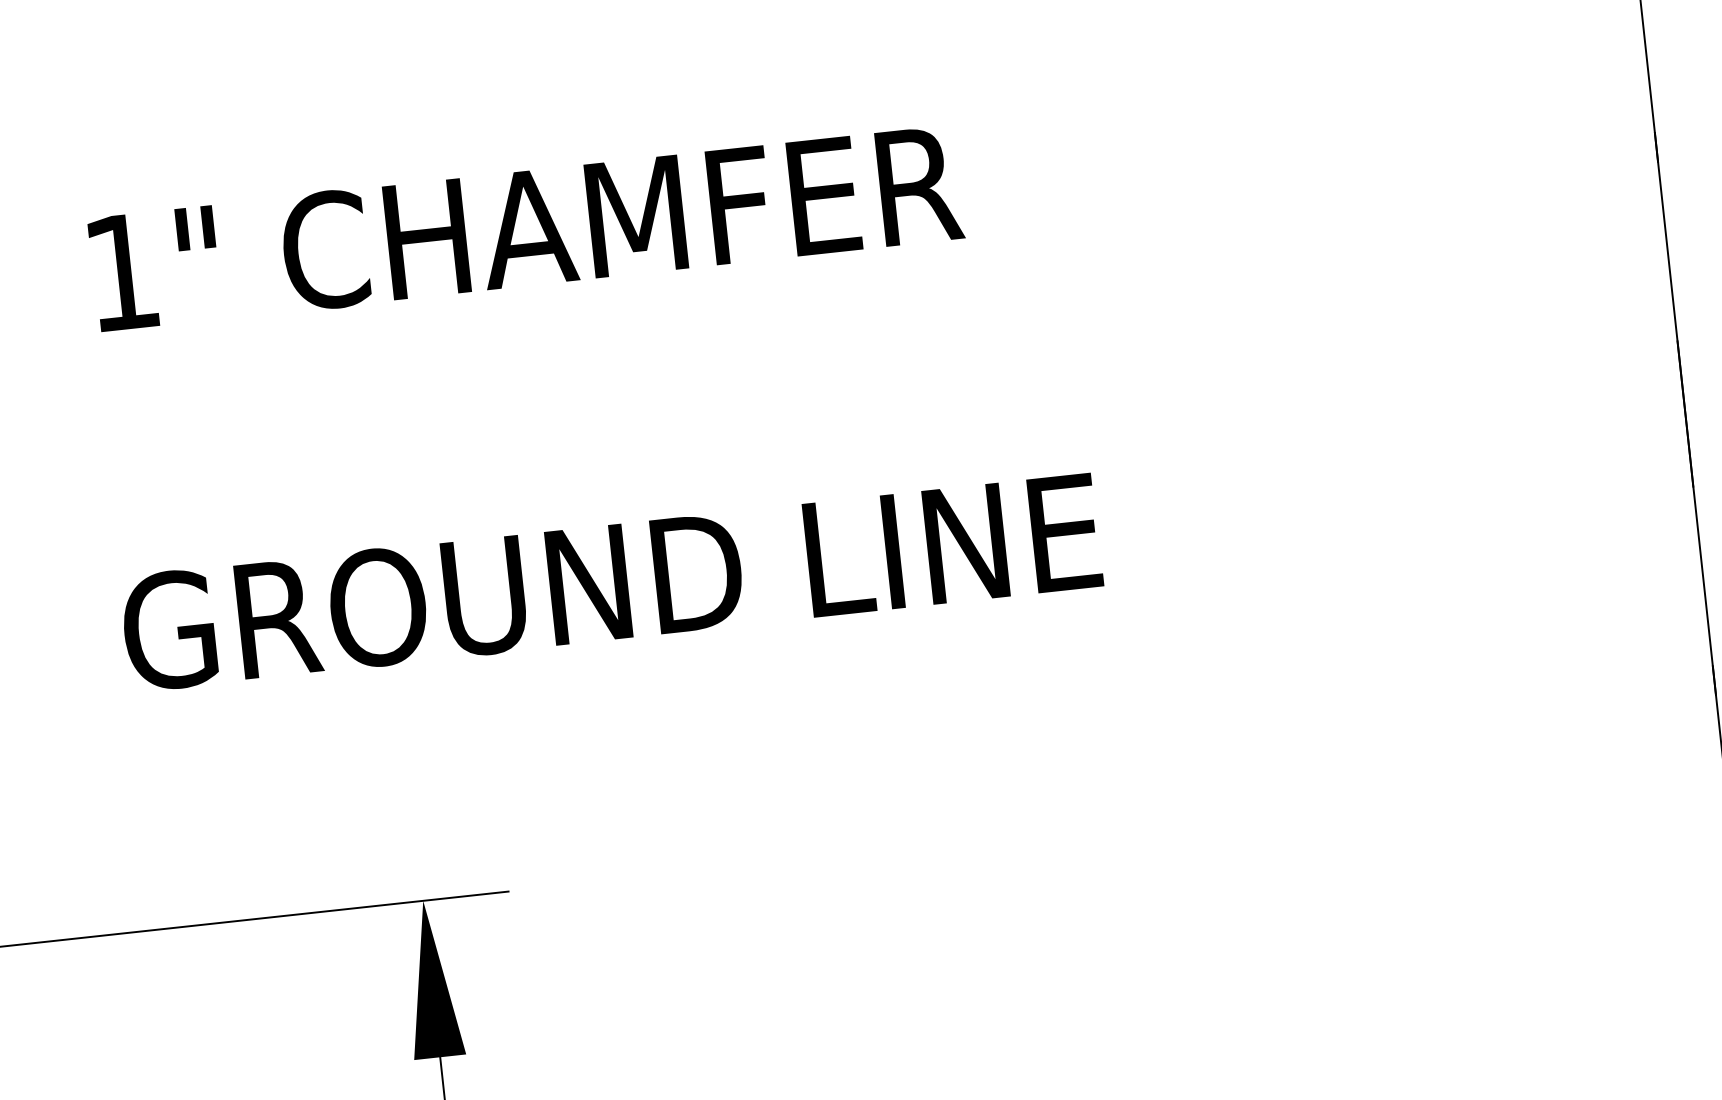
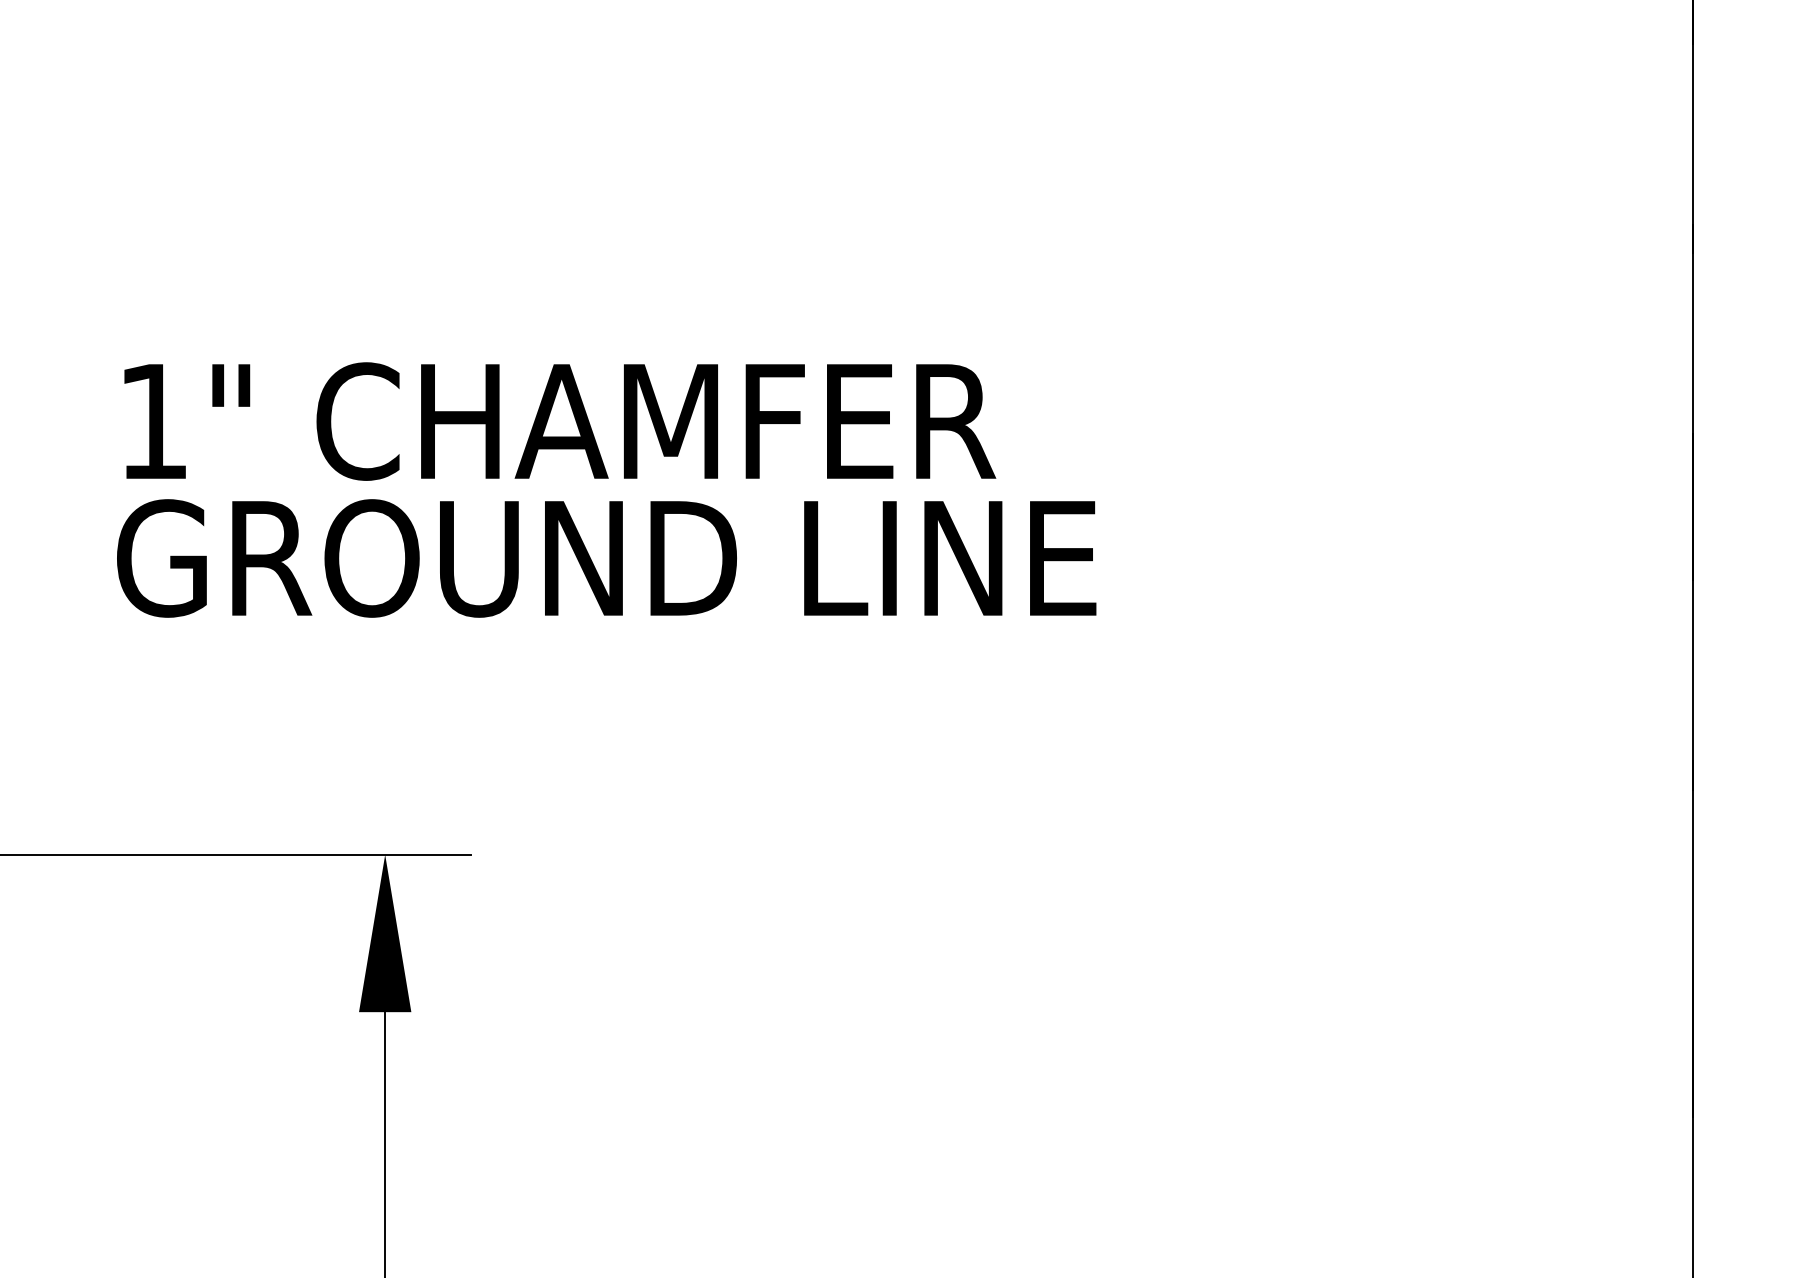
text: (526, 228) -> (560, 421), moved

